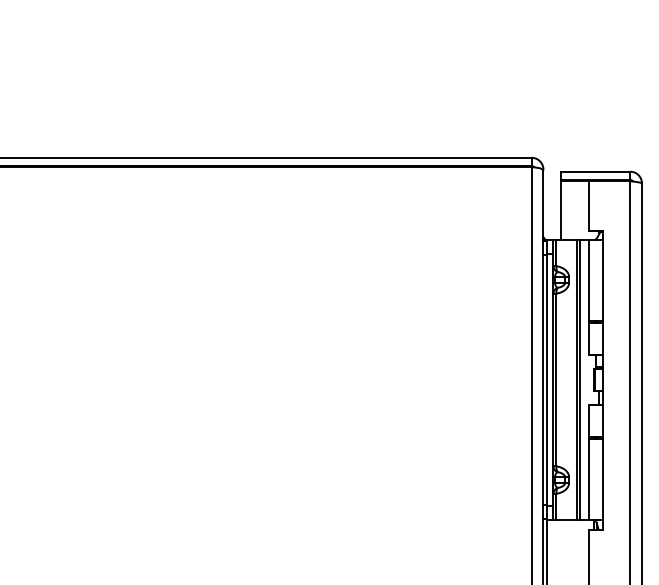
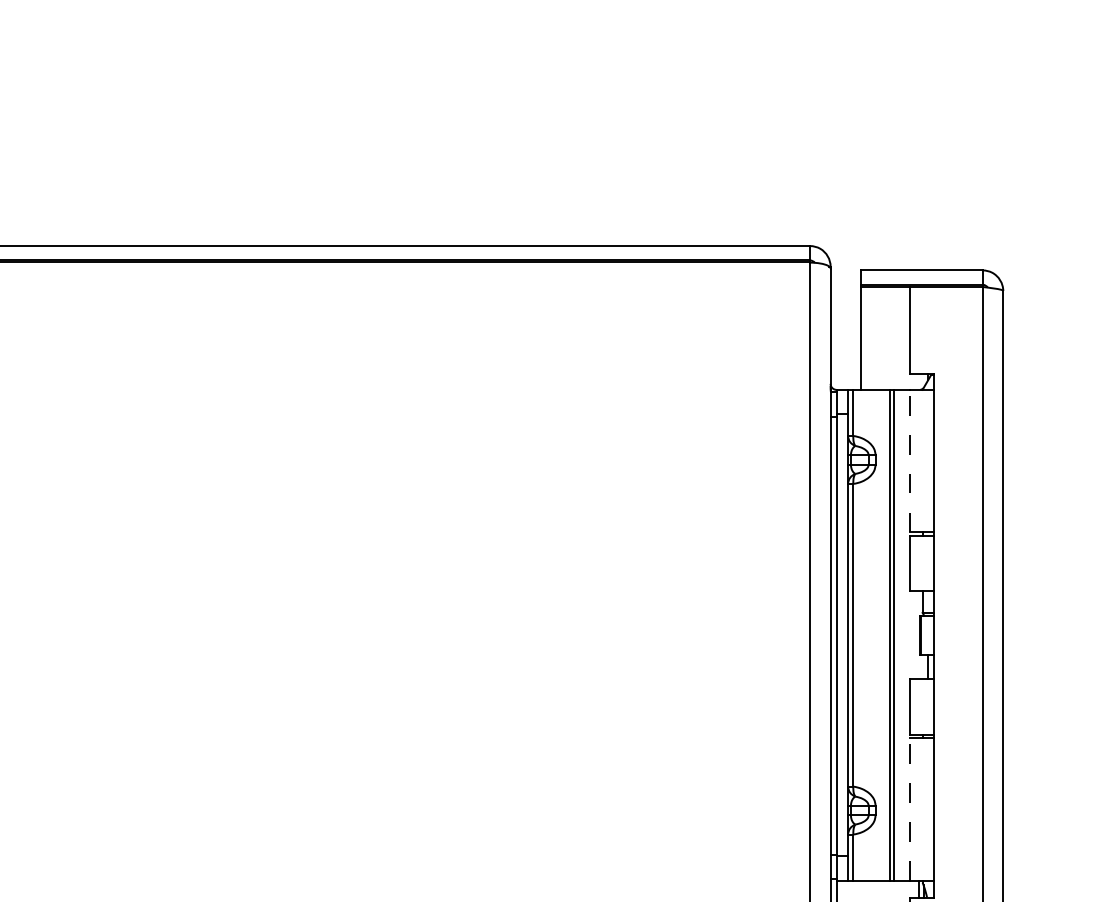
line: (589, 280) -> (911, 460), solid -> dashed
line: (589, 479) -> (911, 809), solid -> dashed

